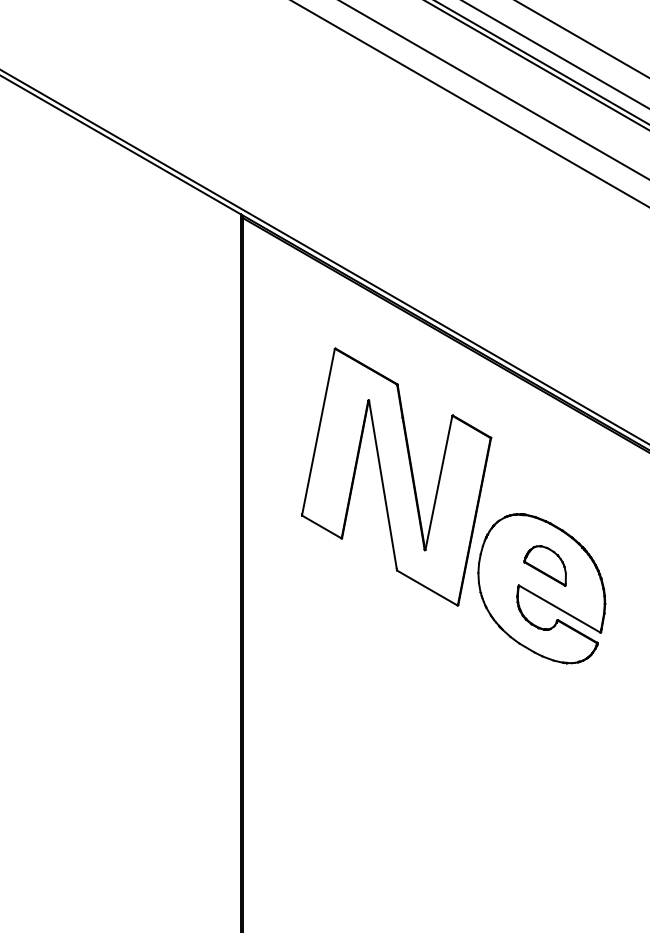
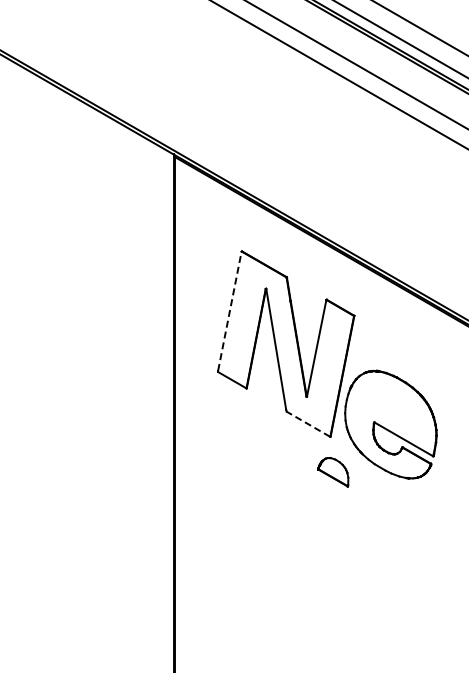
line: (318, 431) -> (229, 311), solid -> dashed
part: (545, 566) -> (333, 472), moved
line: (426, 587) -> (307, 423), solid -> dashed

